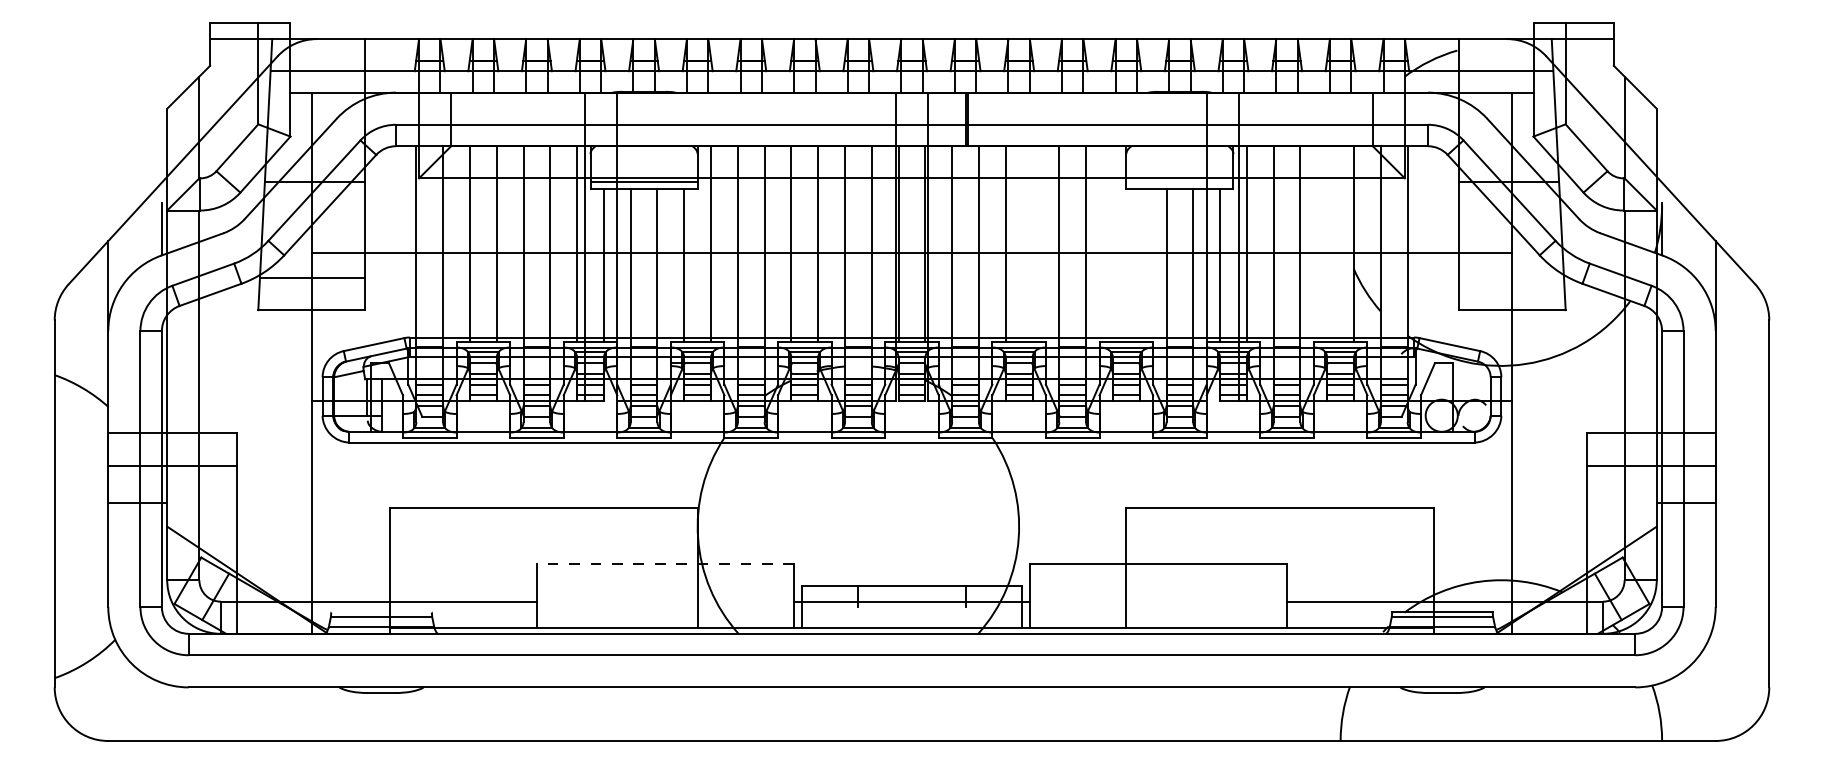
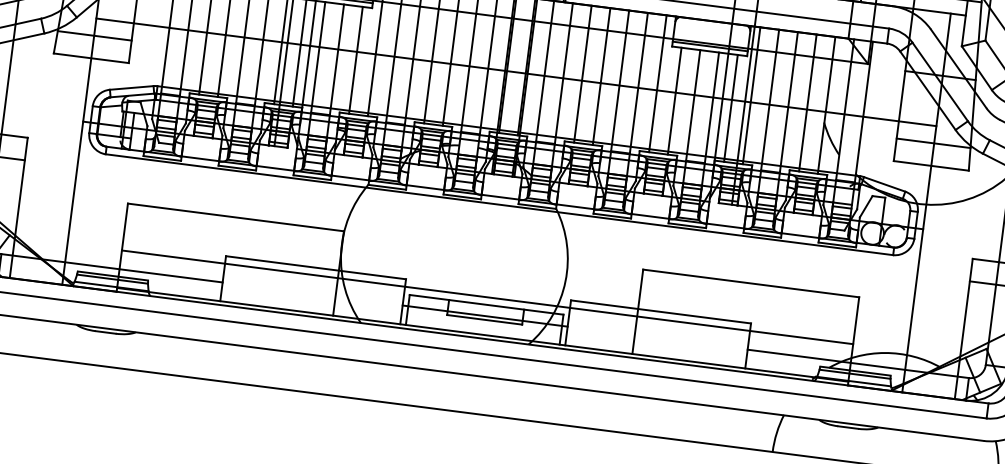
line: (1179, 182) -> (709, 46), added
line: (1032, 243) -> (601, 76), added
line: (1112, 243) -> (657, 83), added
line: (1327, 243) -> (808, 102), added
line: (1139, 265) -> (674, 101), added
line: (1511, 278) -> (933, 143), added
line: (665, 564) -> (315, 267), dashed -> solid
line: (911, 574) -> (487, 297), added
line: (911, 607) -> (484, 320), added
line: (381, 612) -> (112, 276), added

